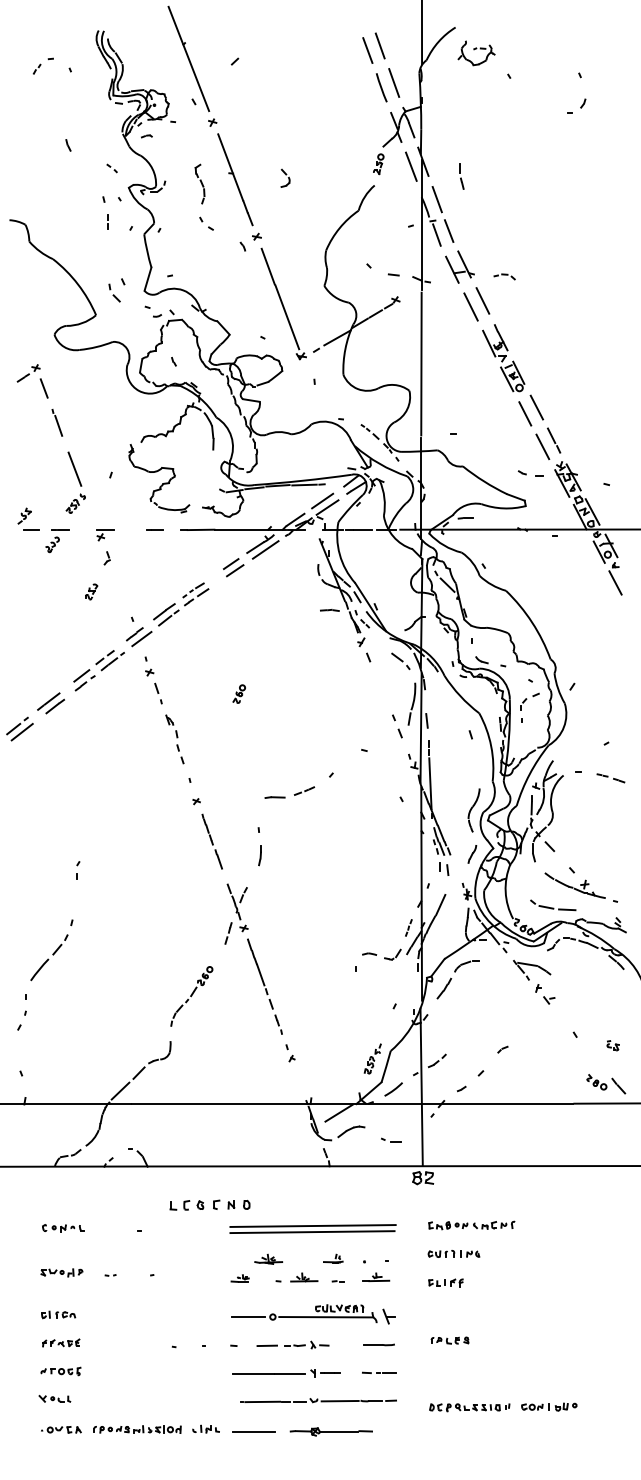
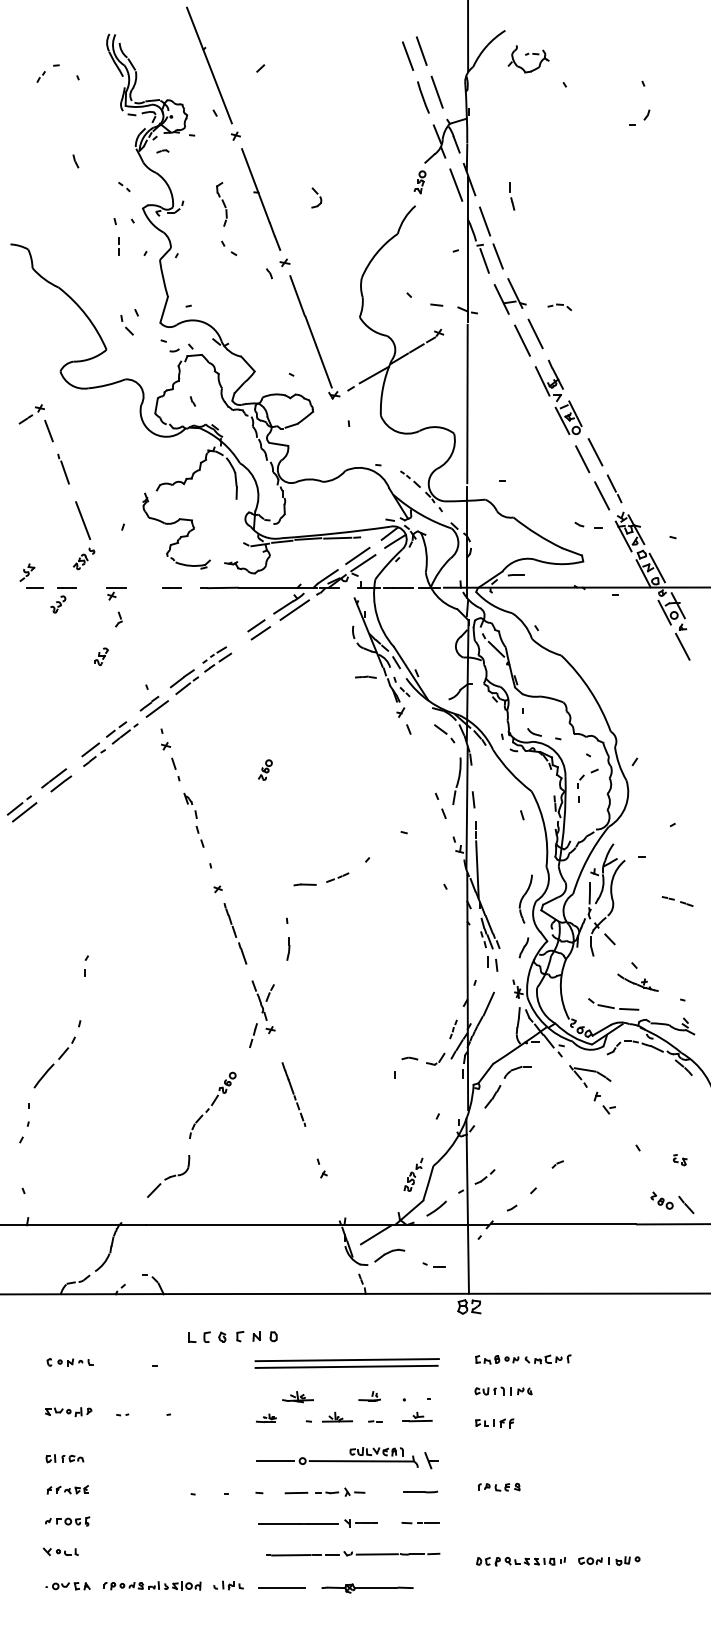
part: (610, 778) -> (677, 901), moved
part: (574, 885) -> (637, 982), size x0.6
part: (264, 986) -> (293, 1094), size x0.6
line: (120, 1091) -> (133, 1210), removed

